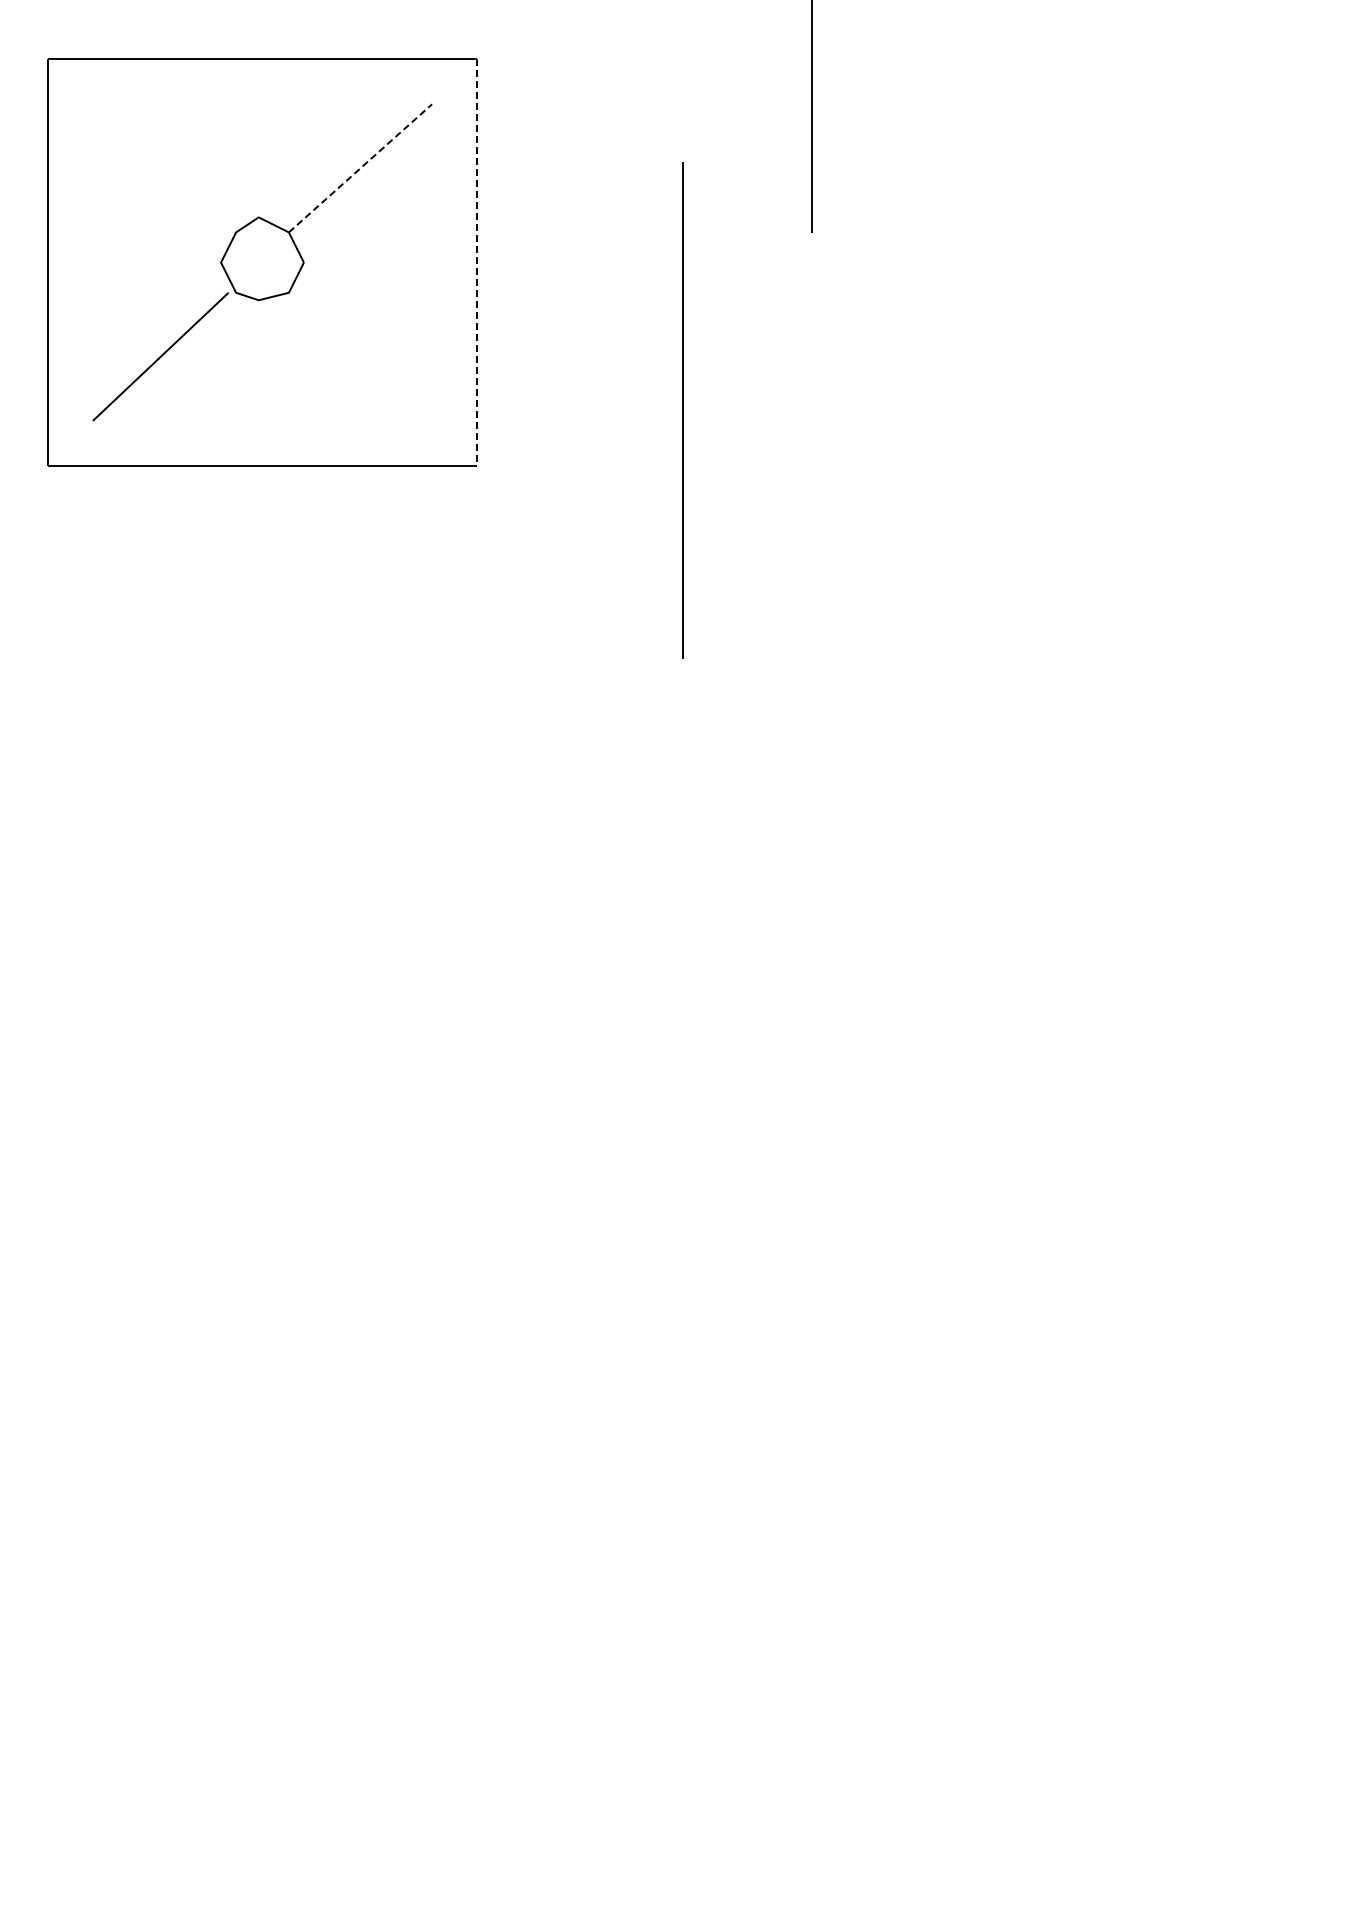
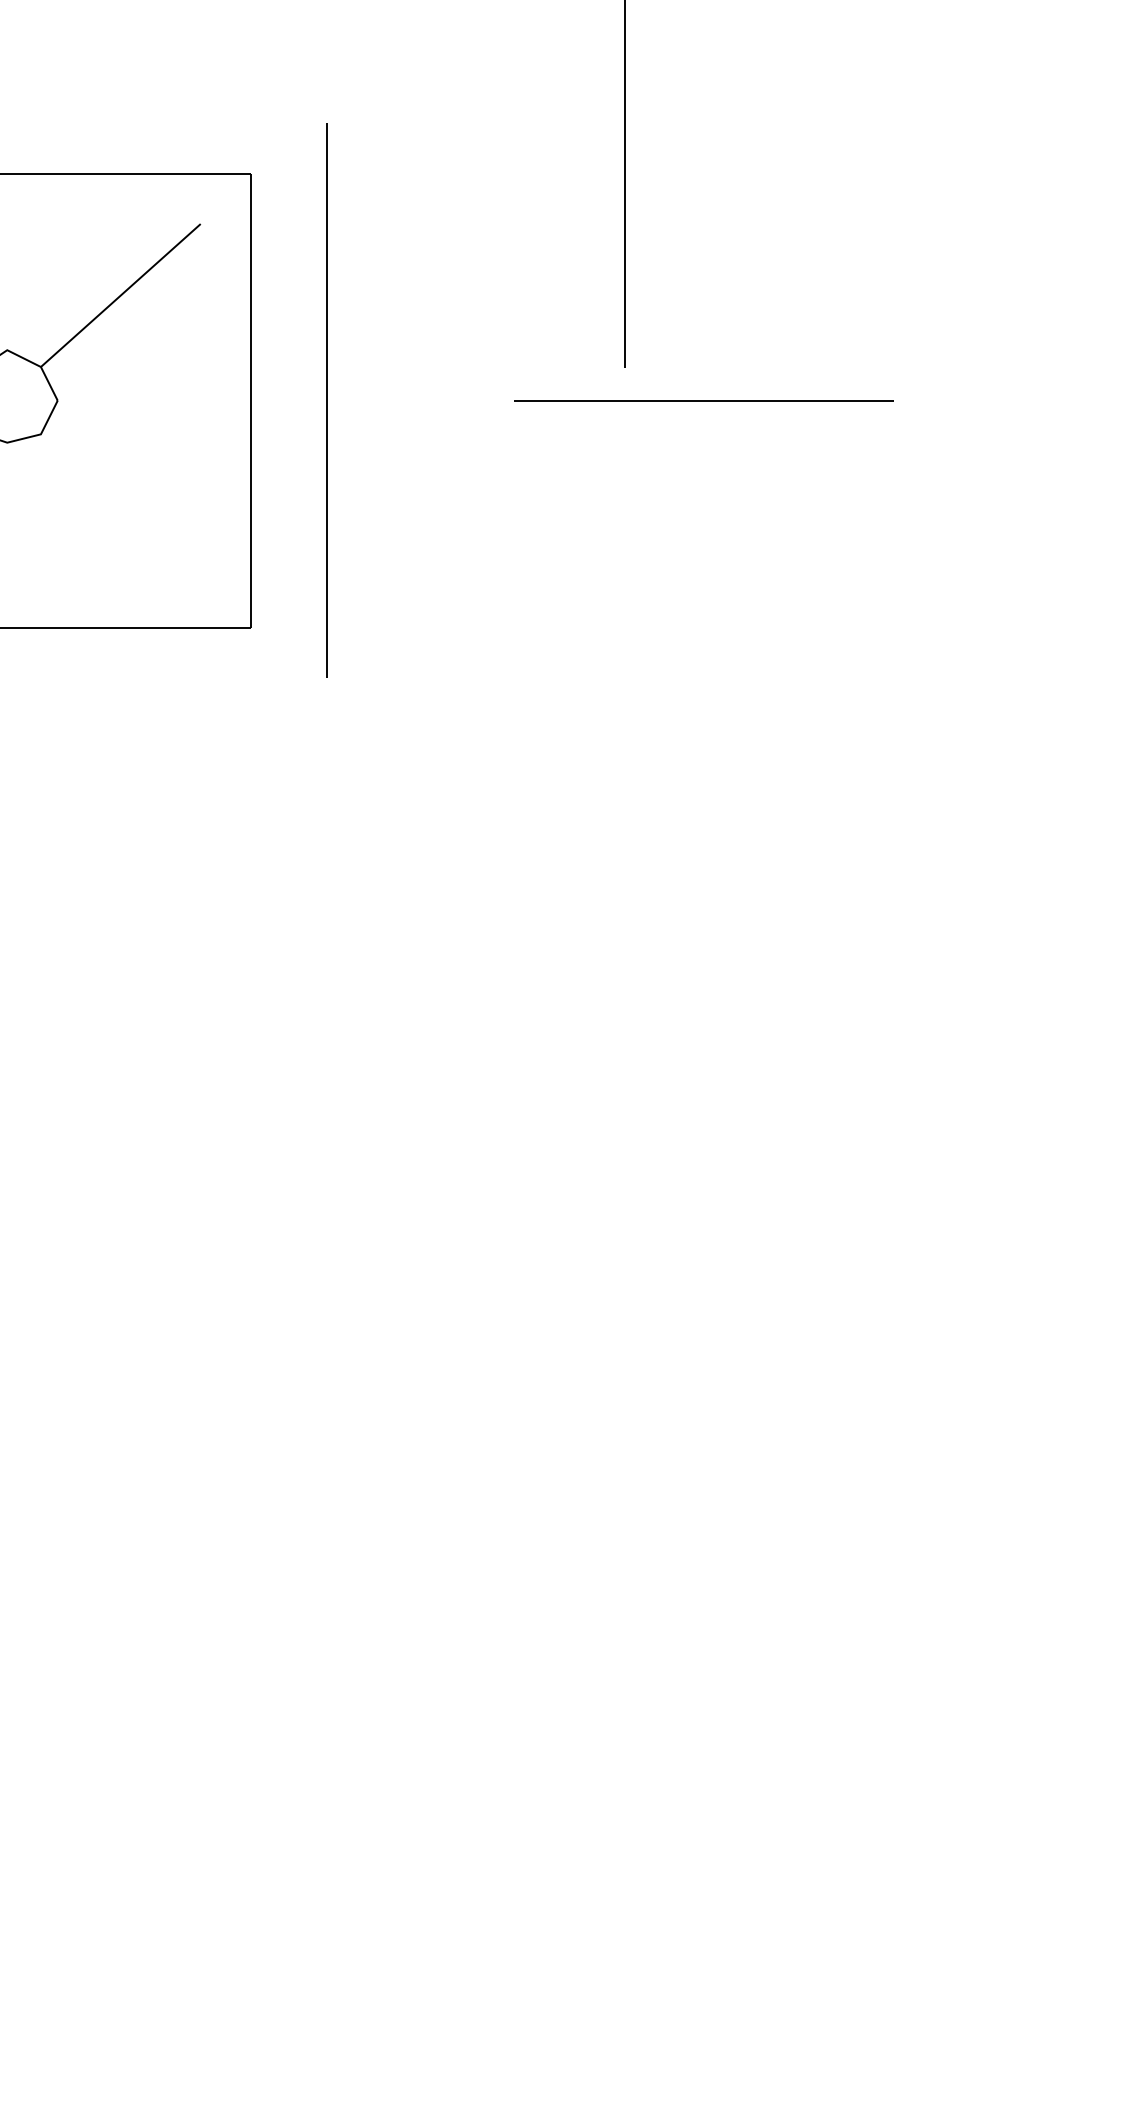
line: (360, 168) -> (120, 295), dashed -> solid
line: (882, 262) -> (703, 400), added
line: (477, 263) -> (251, 401), dashed -> solid
line: (682, 410) -> (326, 400), moved

